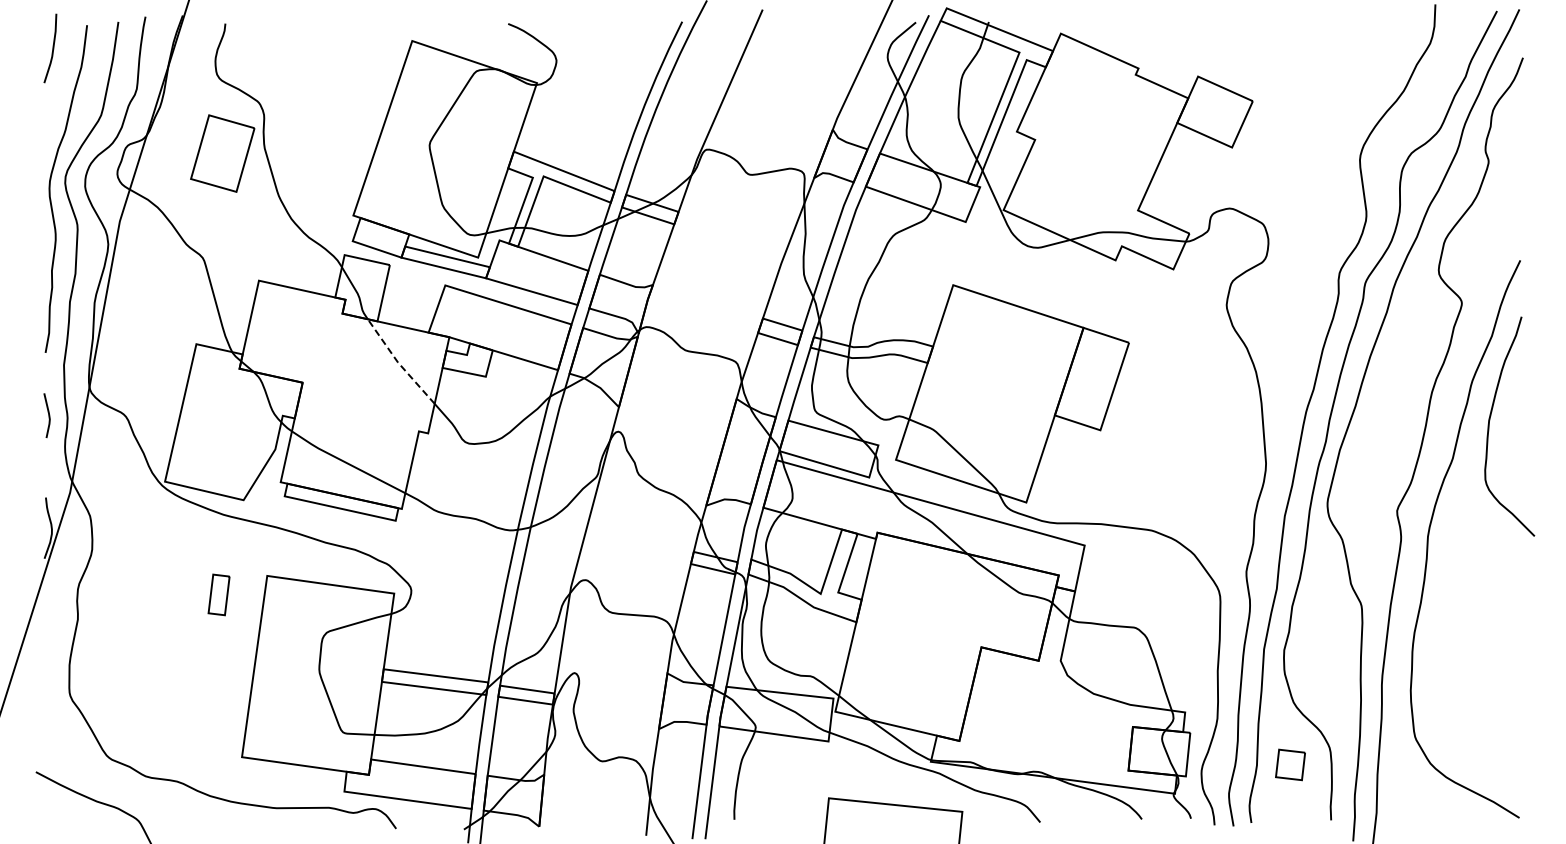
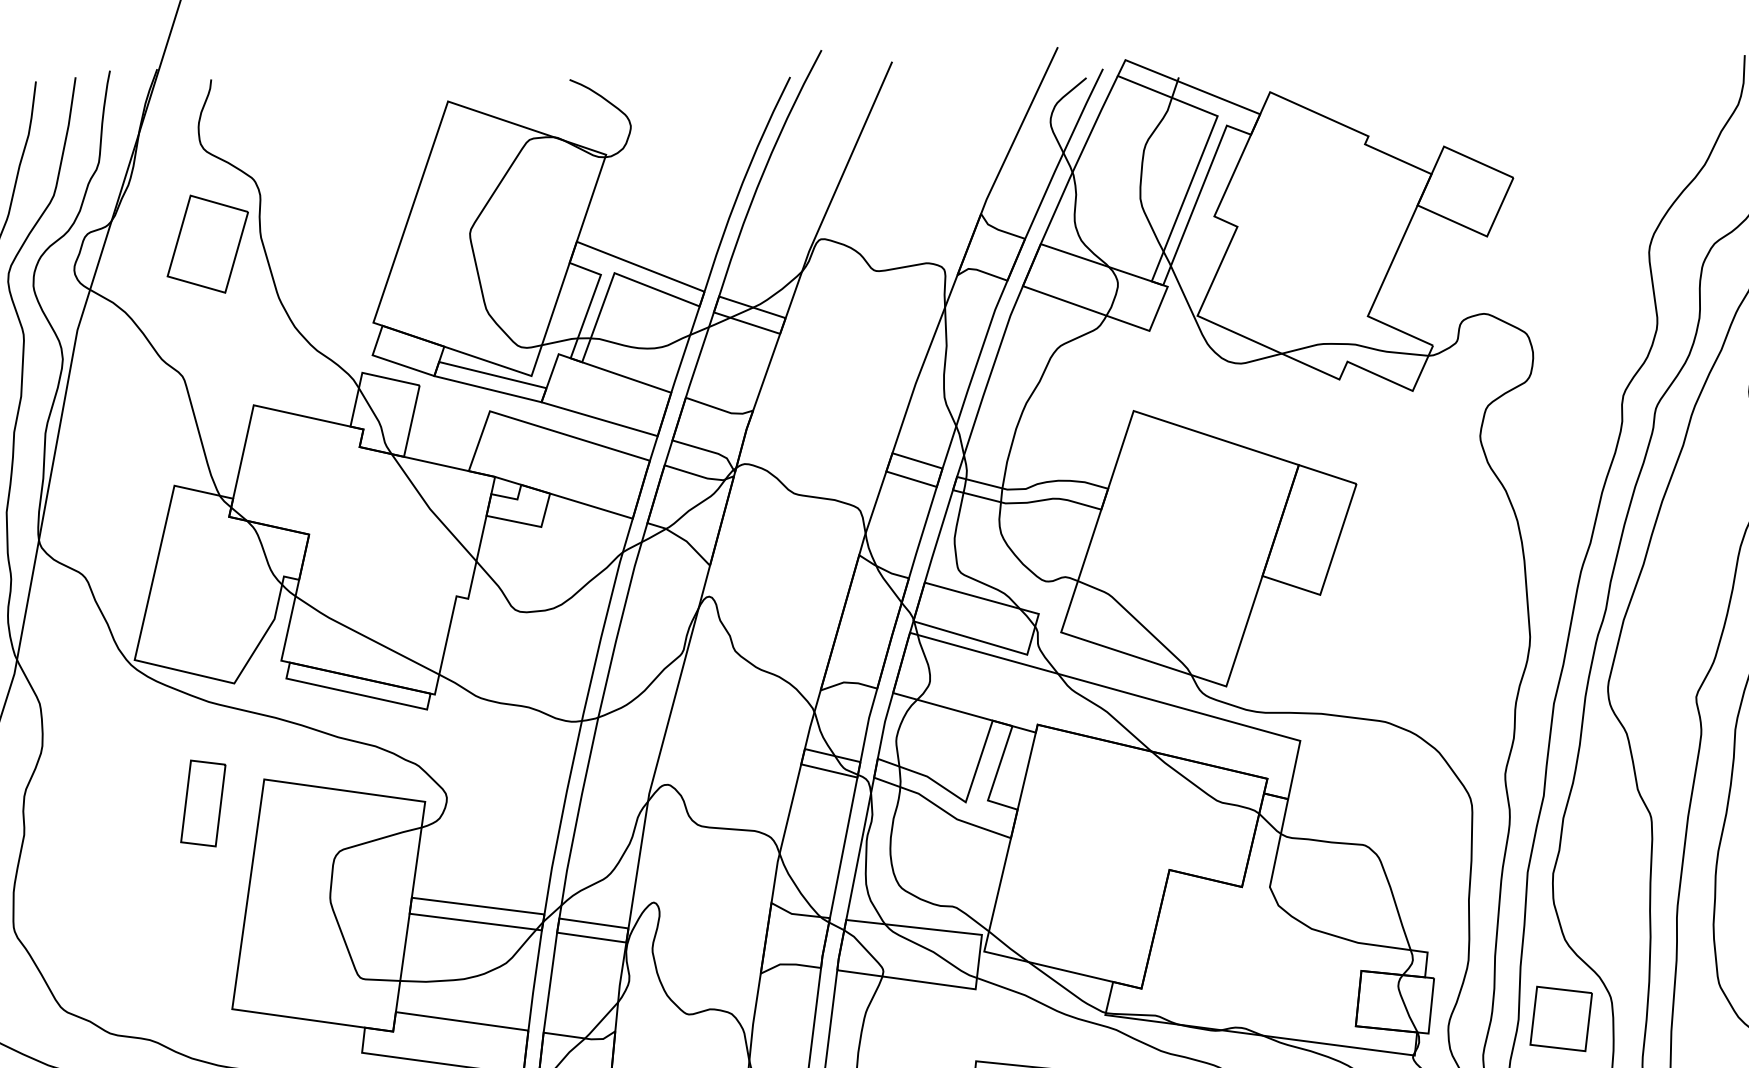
line: (398, 363) -> (430, 510), dashed -> solid
part: (218, 594) -> (202, 802), size x1.67
part: (1290, 764) -> (1561, 1018), size x1.67

